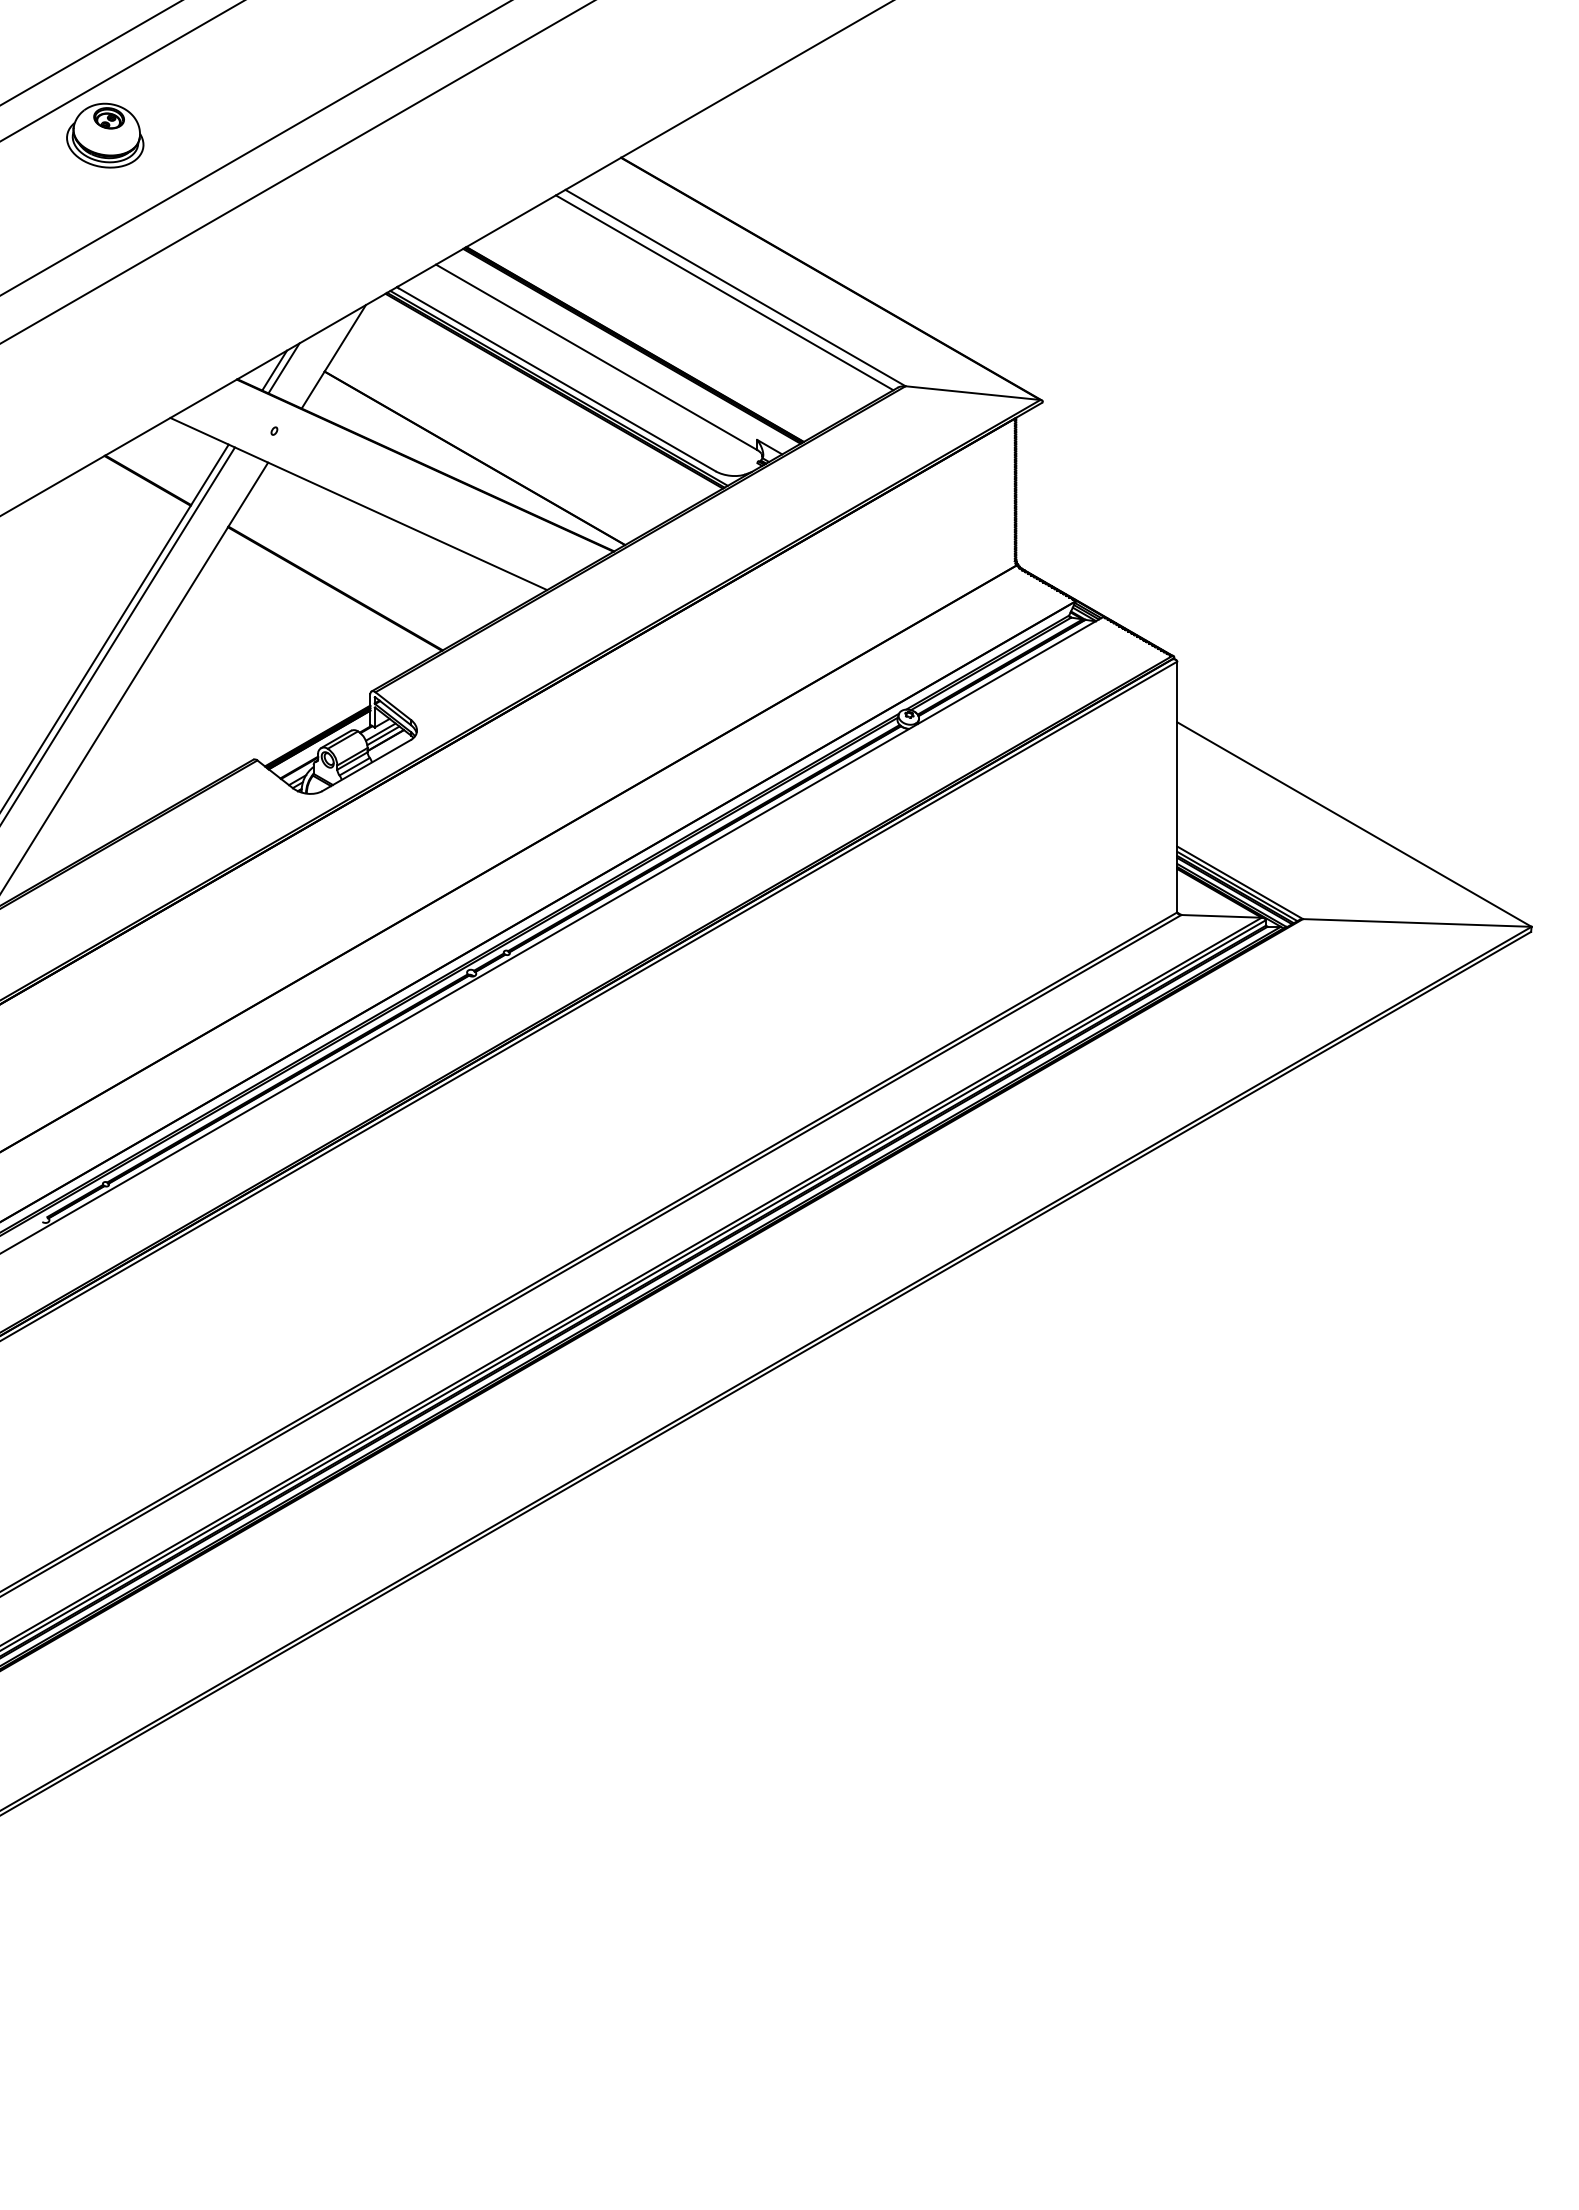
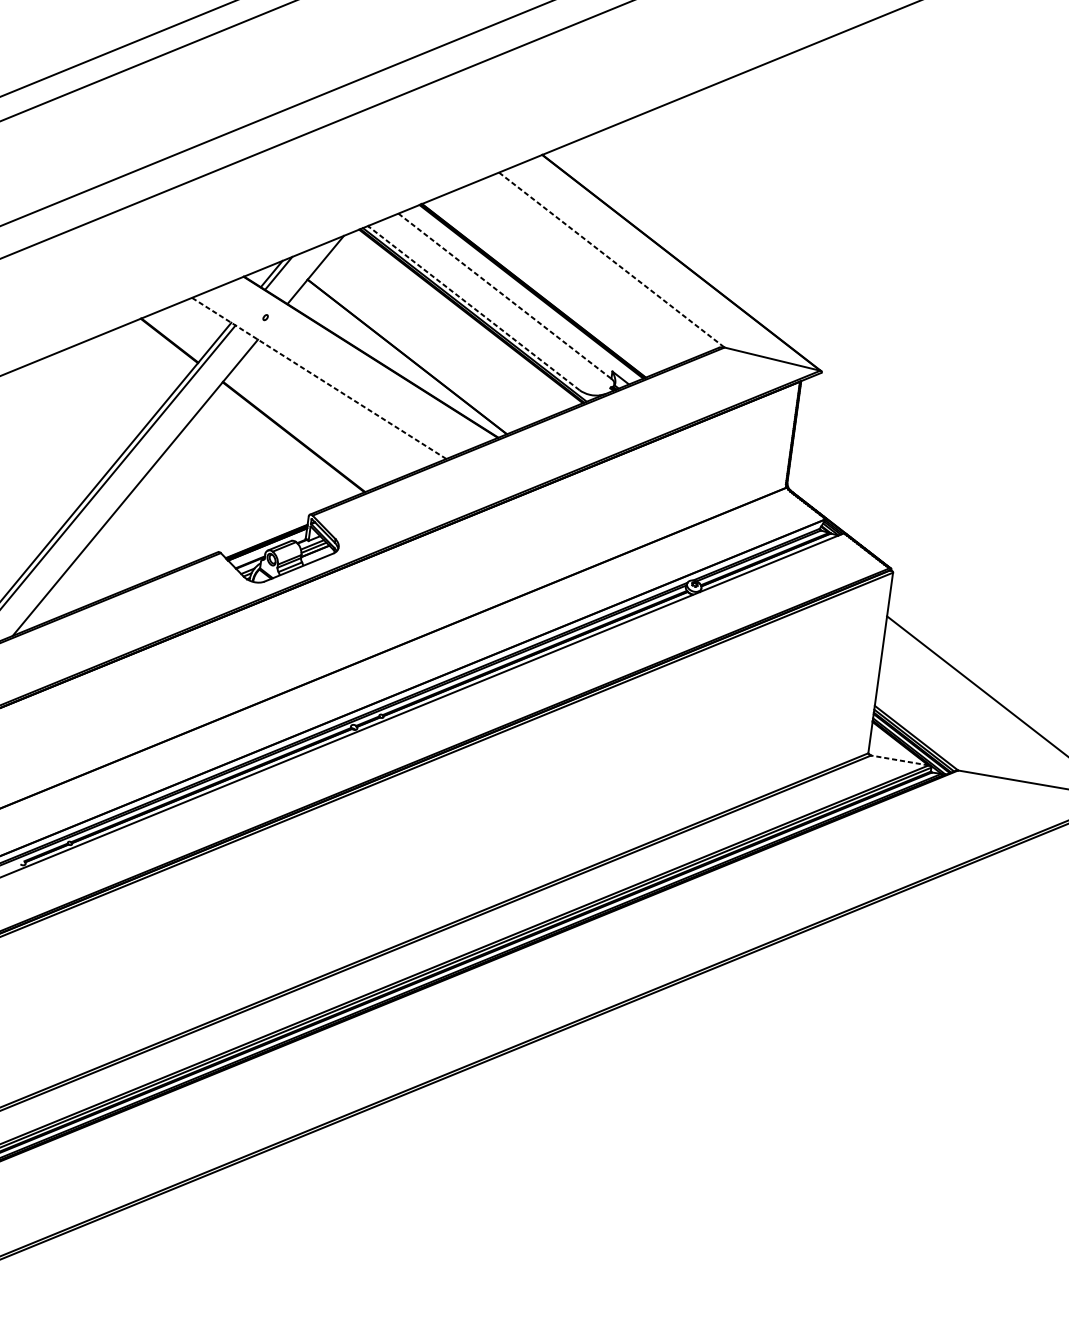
part: (105, 135) -> (173, 88), removed
line: (736, 288) -> (612, 260), solid -> dashed
line: (724, 292) -> (603, 262), removed
line: (597, 357) -> (505, 296), solid -> dashed
line: (555, 379) -> (473, 308), solid -> dashed
line: (358, 503) -> (319, 378), solid -> dashed
line: (1221, 916) -> (899, 760), solid -> dashed

